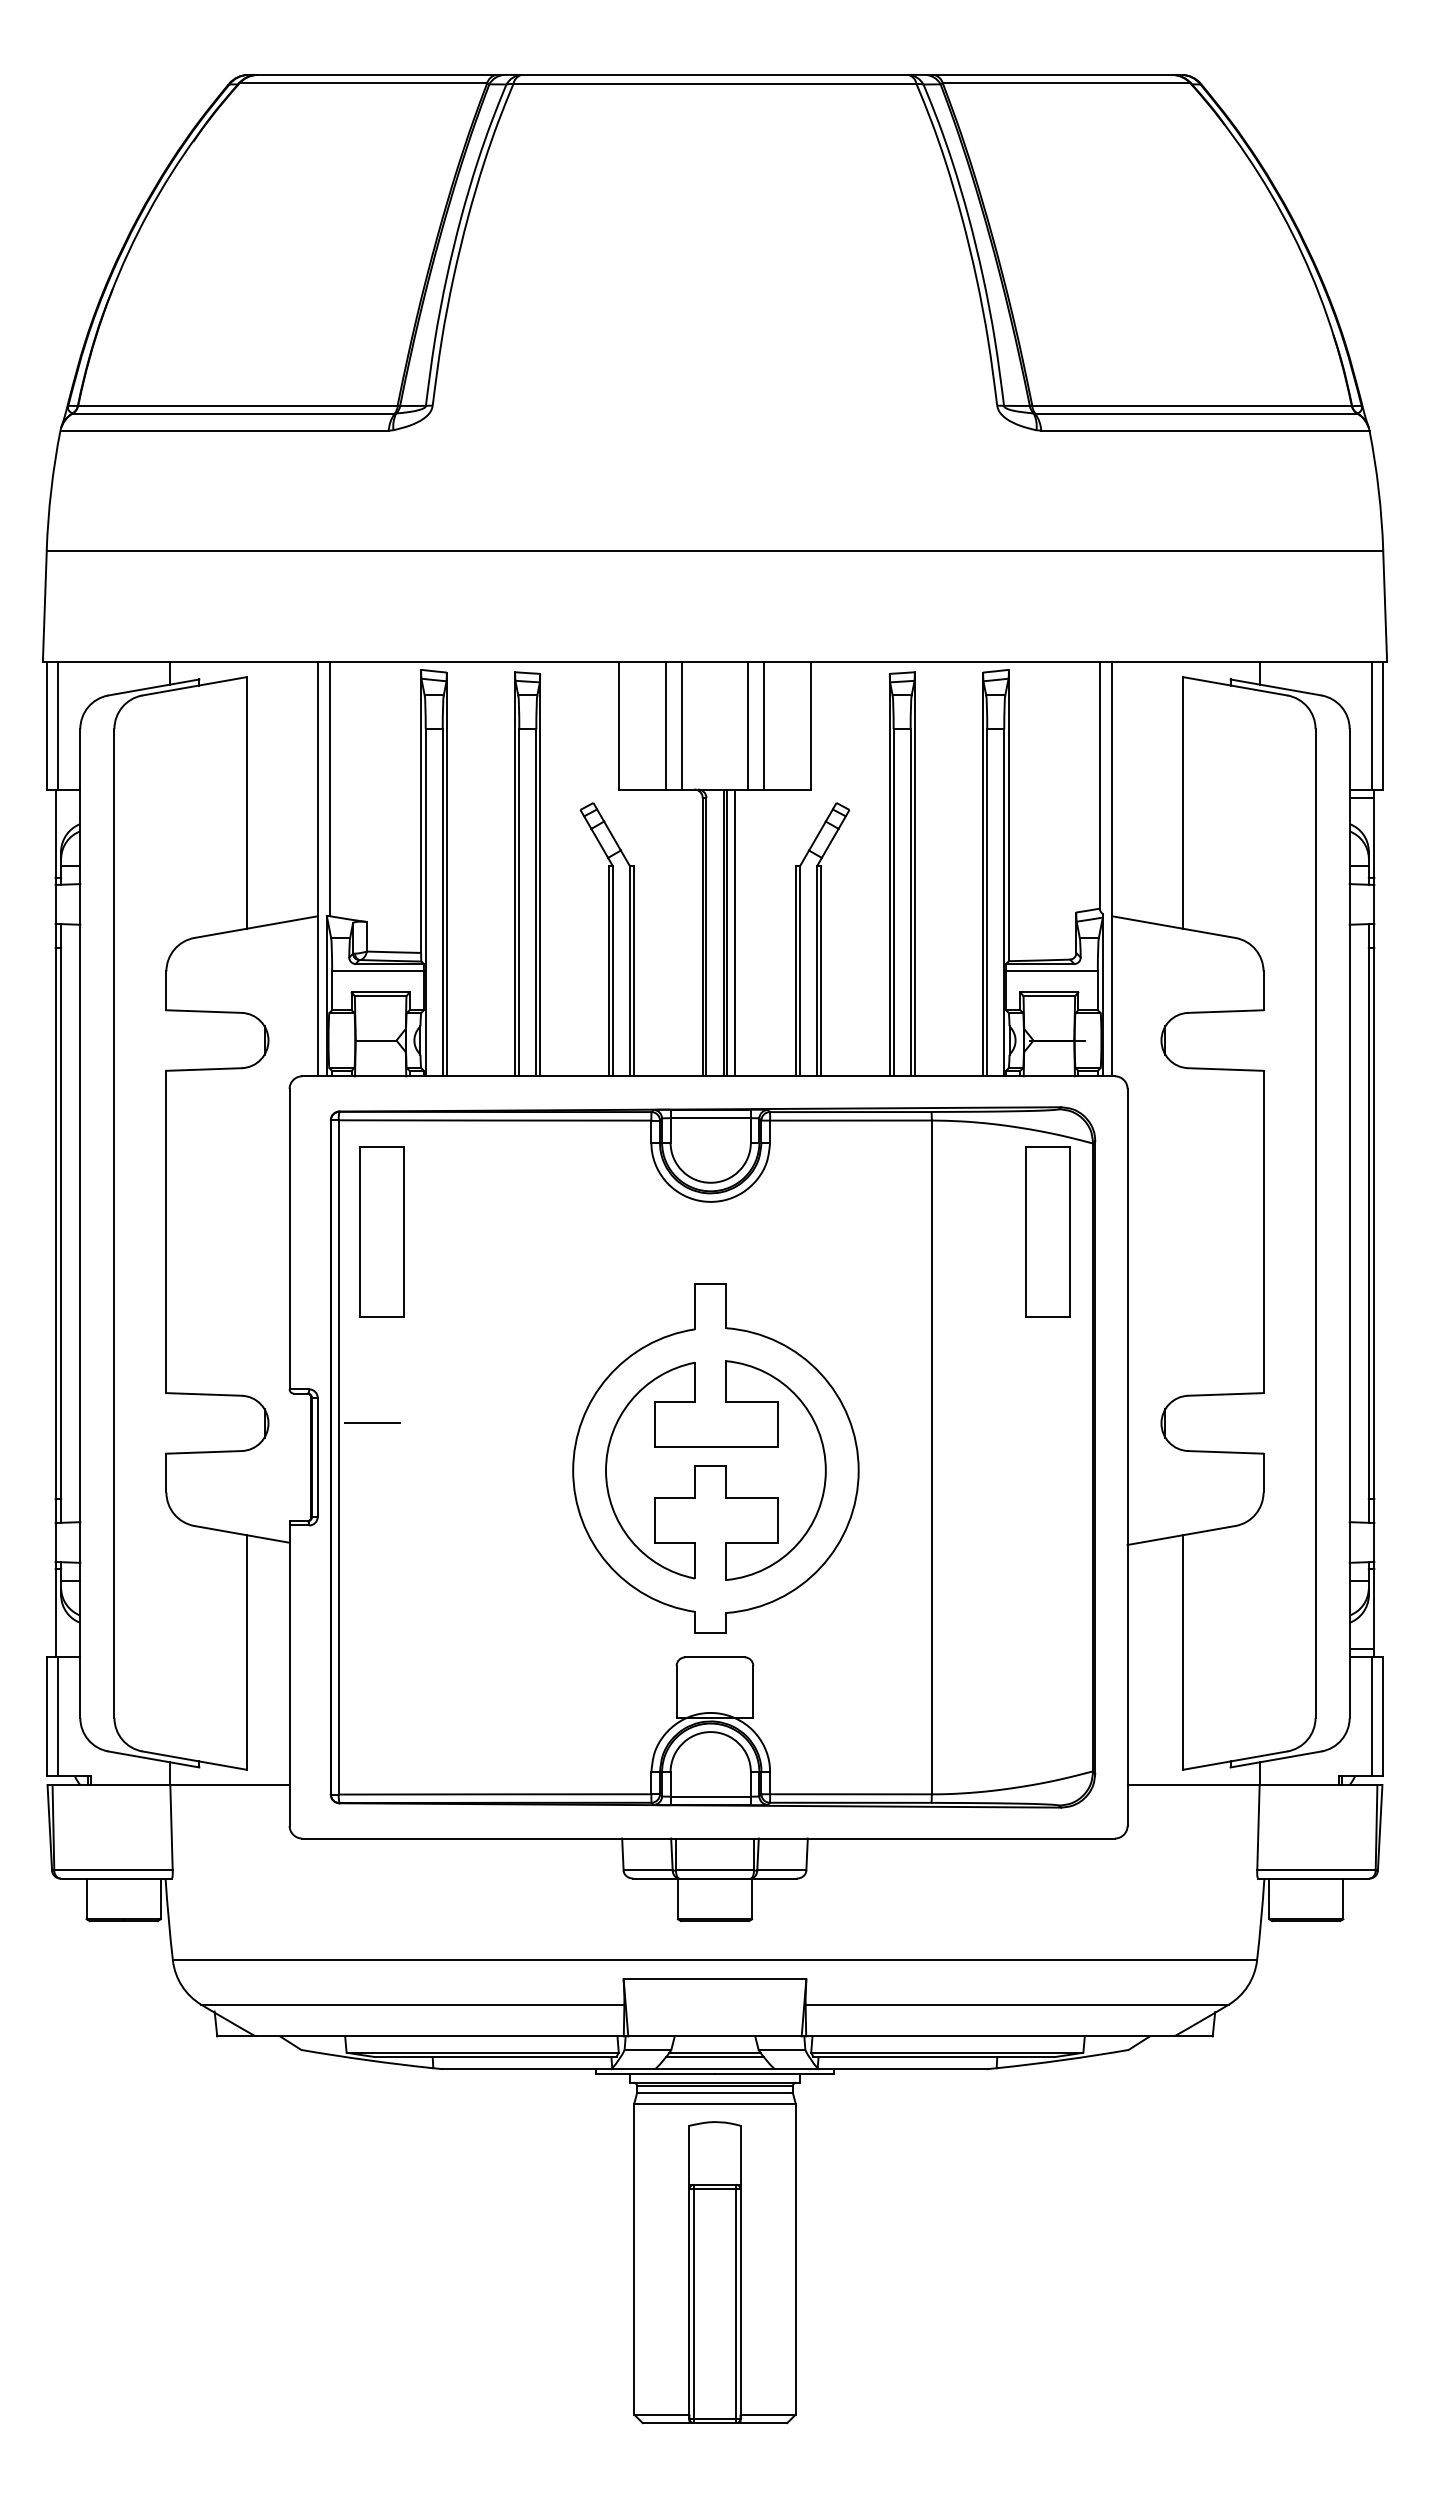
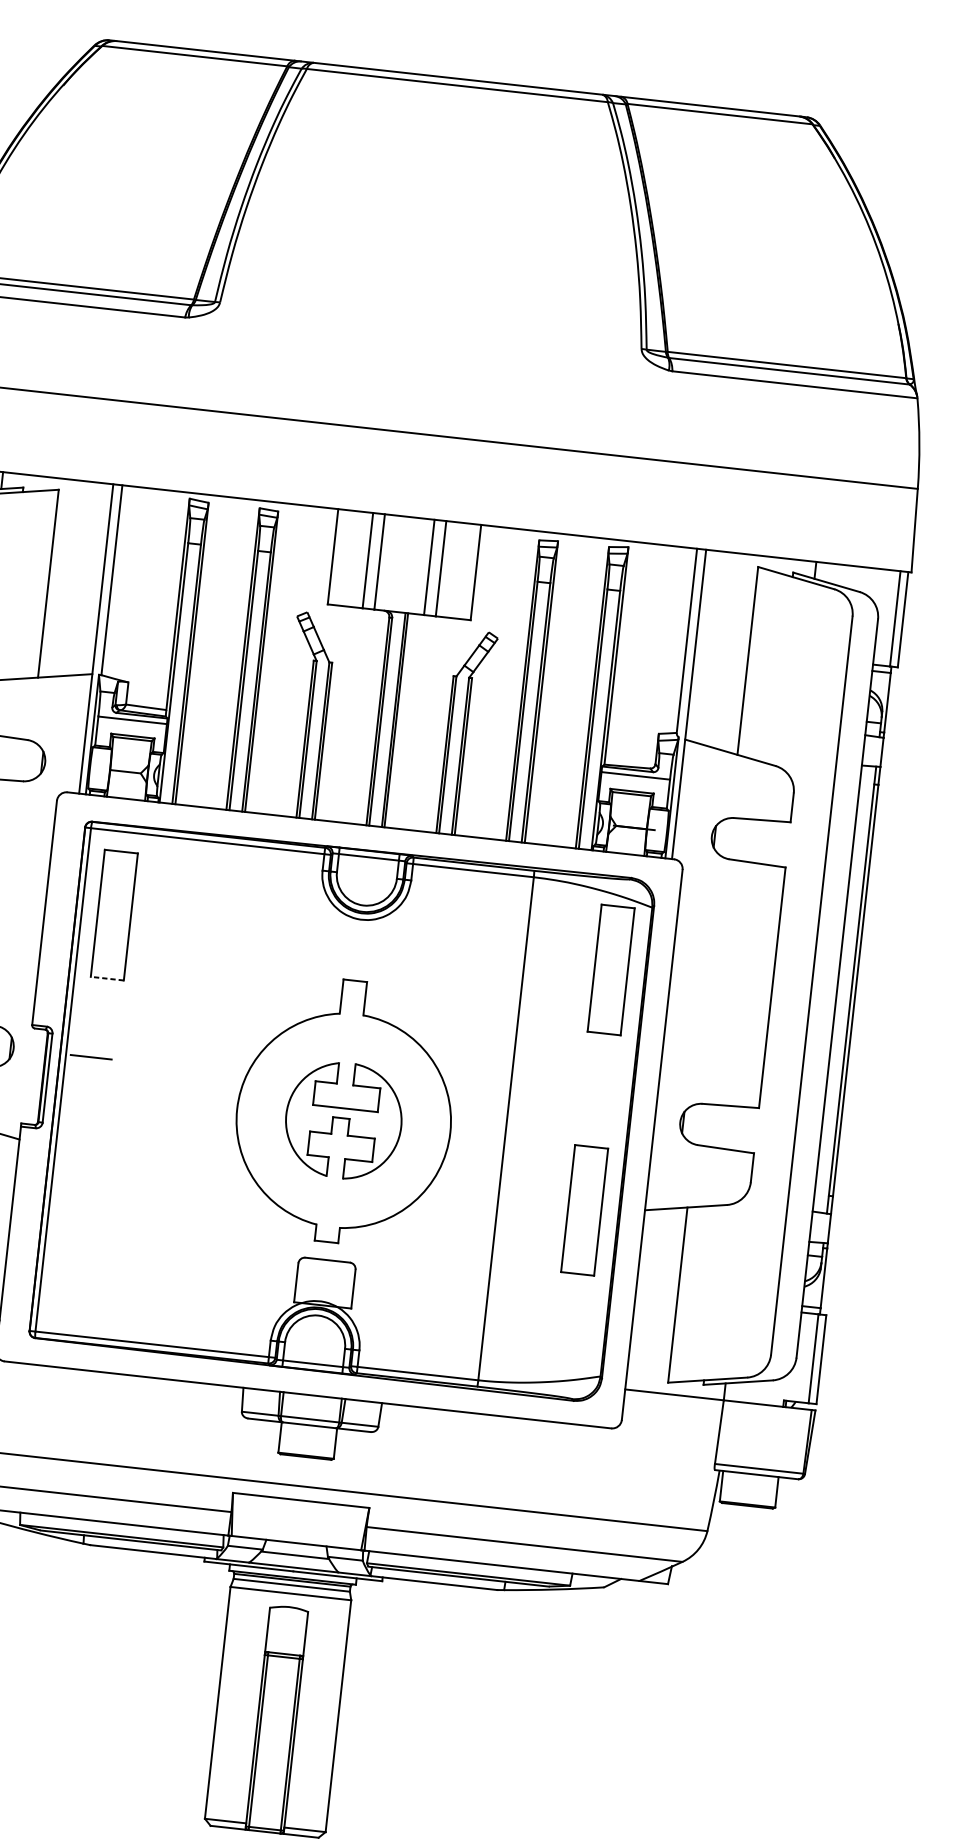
line: (735, 932) -> (402, 720), removed
line: (381, 1317) -> (106, 978), solid -> dashed
part: (715, 1470) -> (343, 1120), size x0.7
part: (1047, 1553) -> (584, 1210), added
line: (714, 2057) -> (294, 1558), removed

